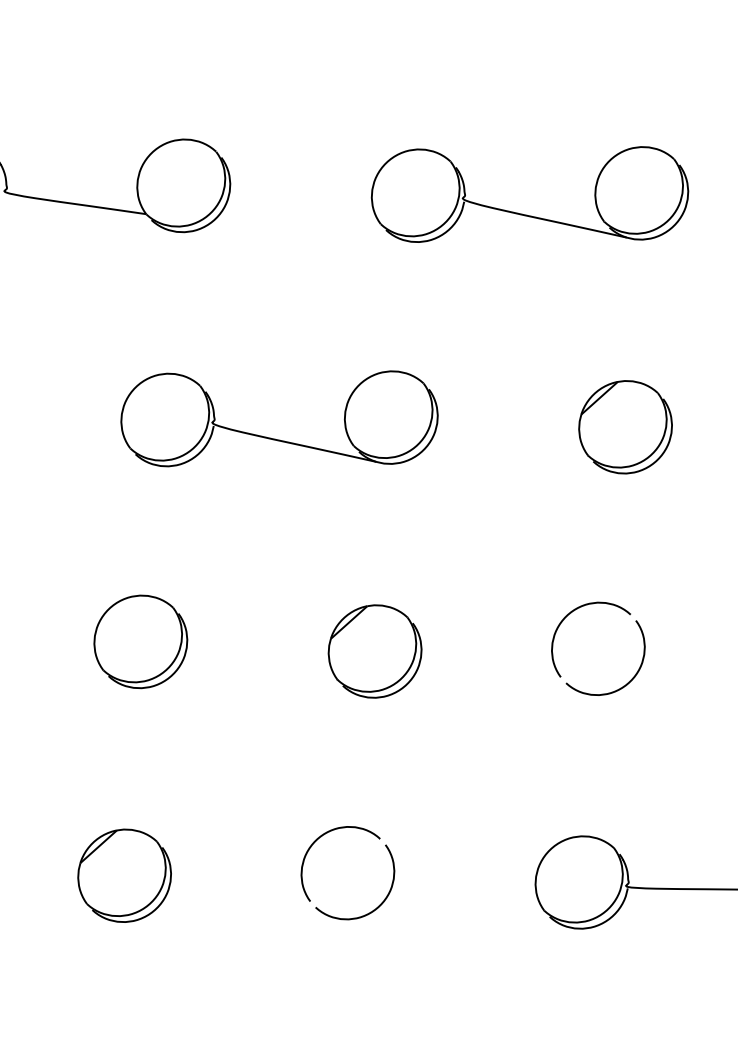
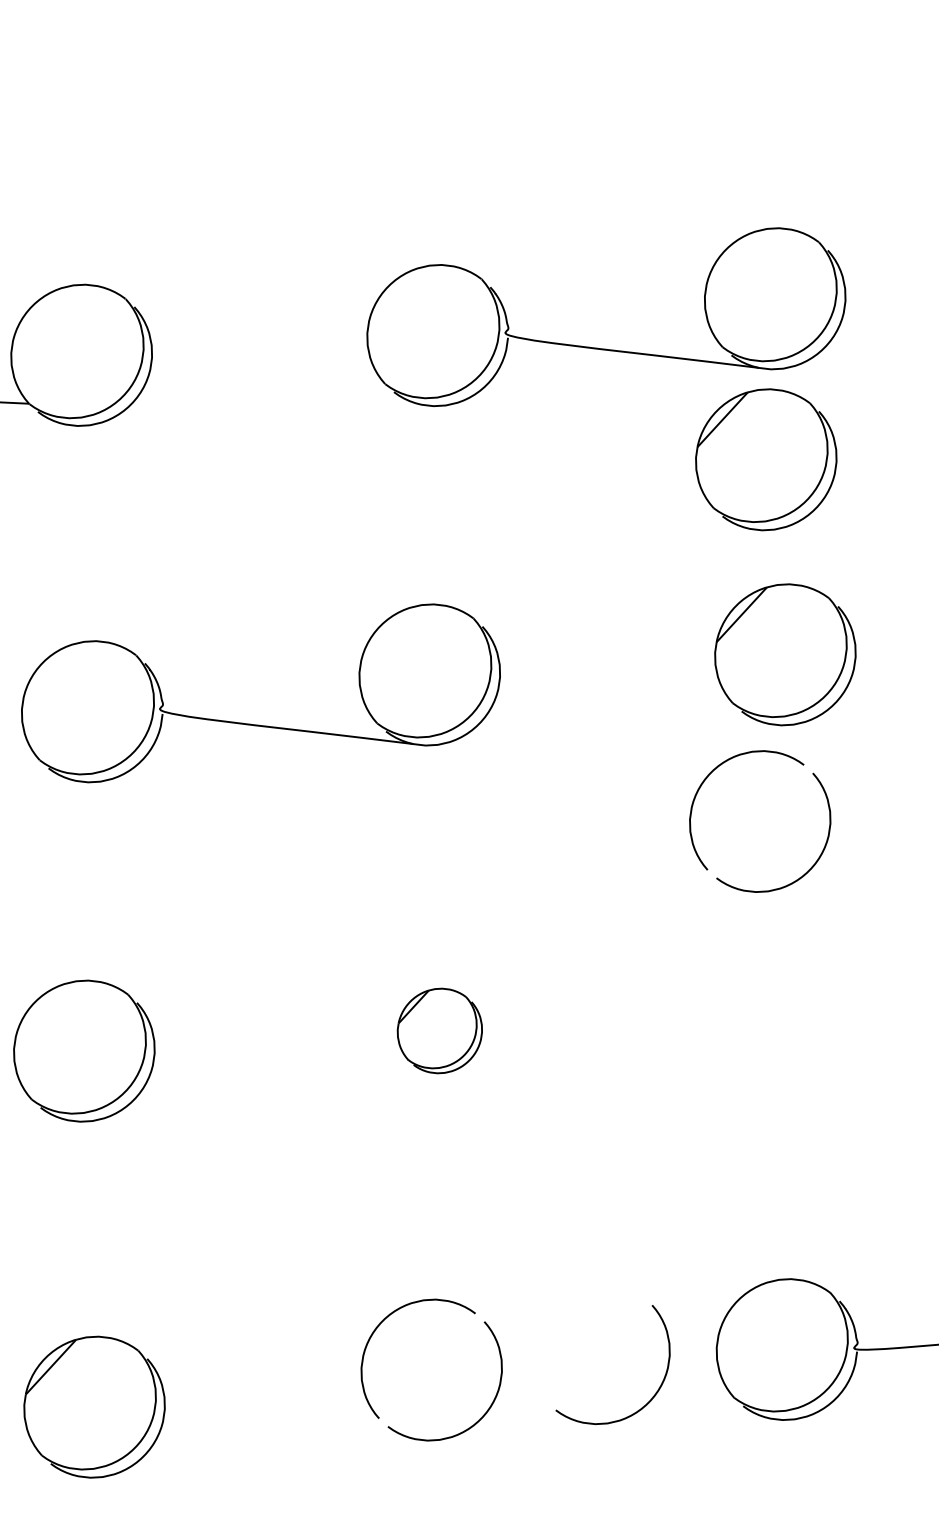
part: (625, 298) -> (766, 460), added
part: (574, 611) -> (718, 768), moved
part: (374, 651) -> (439, 1031), size x0.6
curve: (484, 909) -> (643, 1404), added

